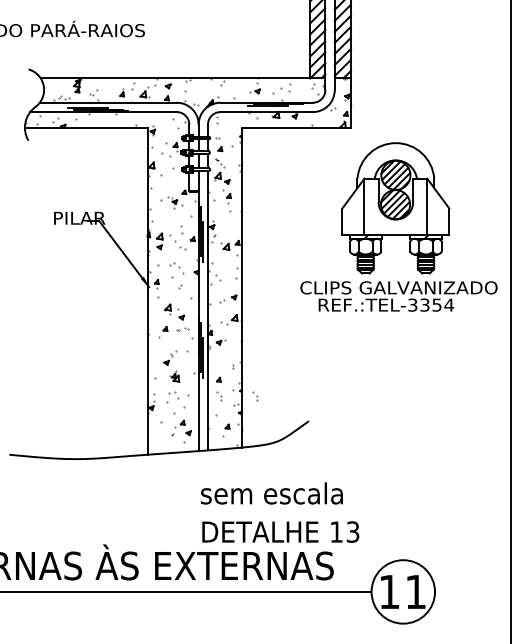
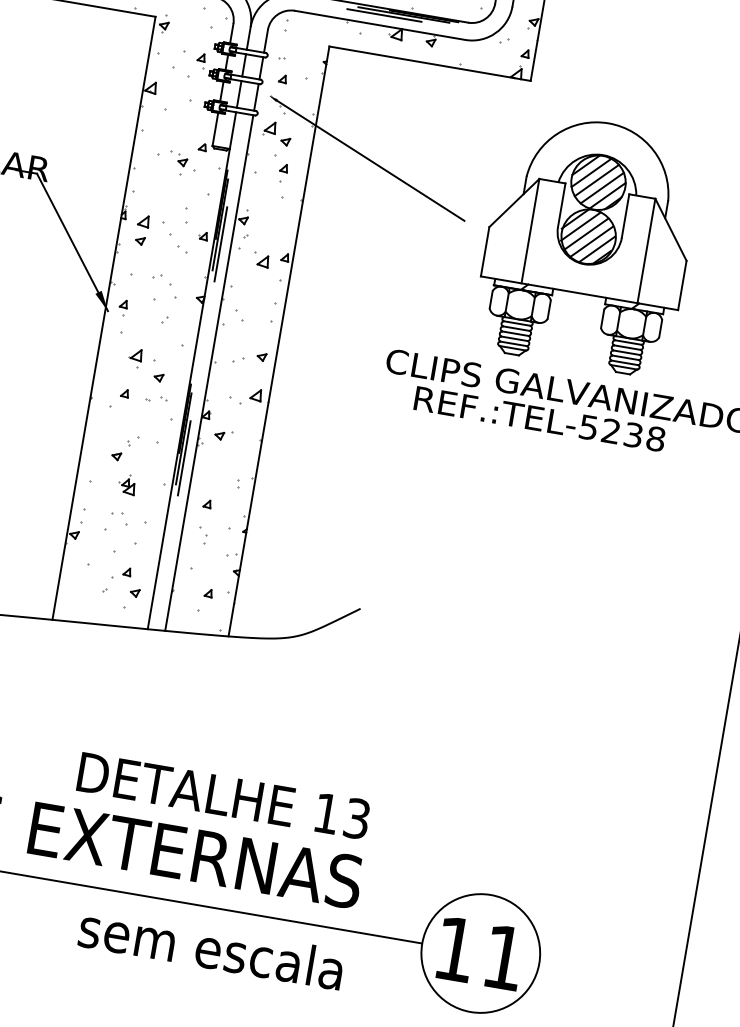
line: (273, 184) -> (369, 161), added
text: (431, 304) -> (623, 432), REF.:TEL-3354 -> REF.:TEL-5238
part: (255, 396) -> (269, 546), removed
text: (271, 493) -> (210, 948), moved
text: (280, 531) -> (223, 794), moved

